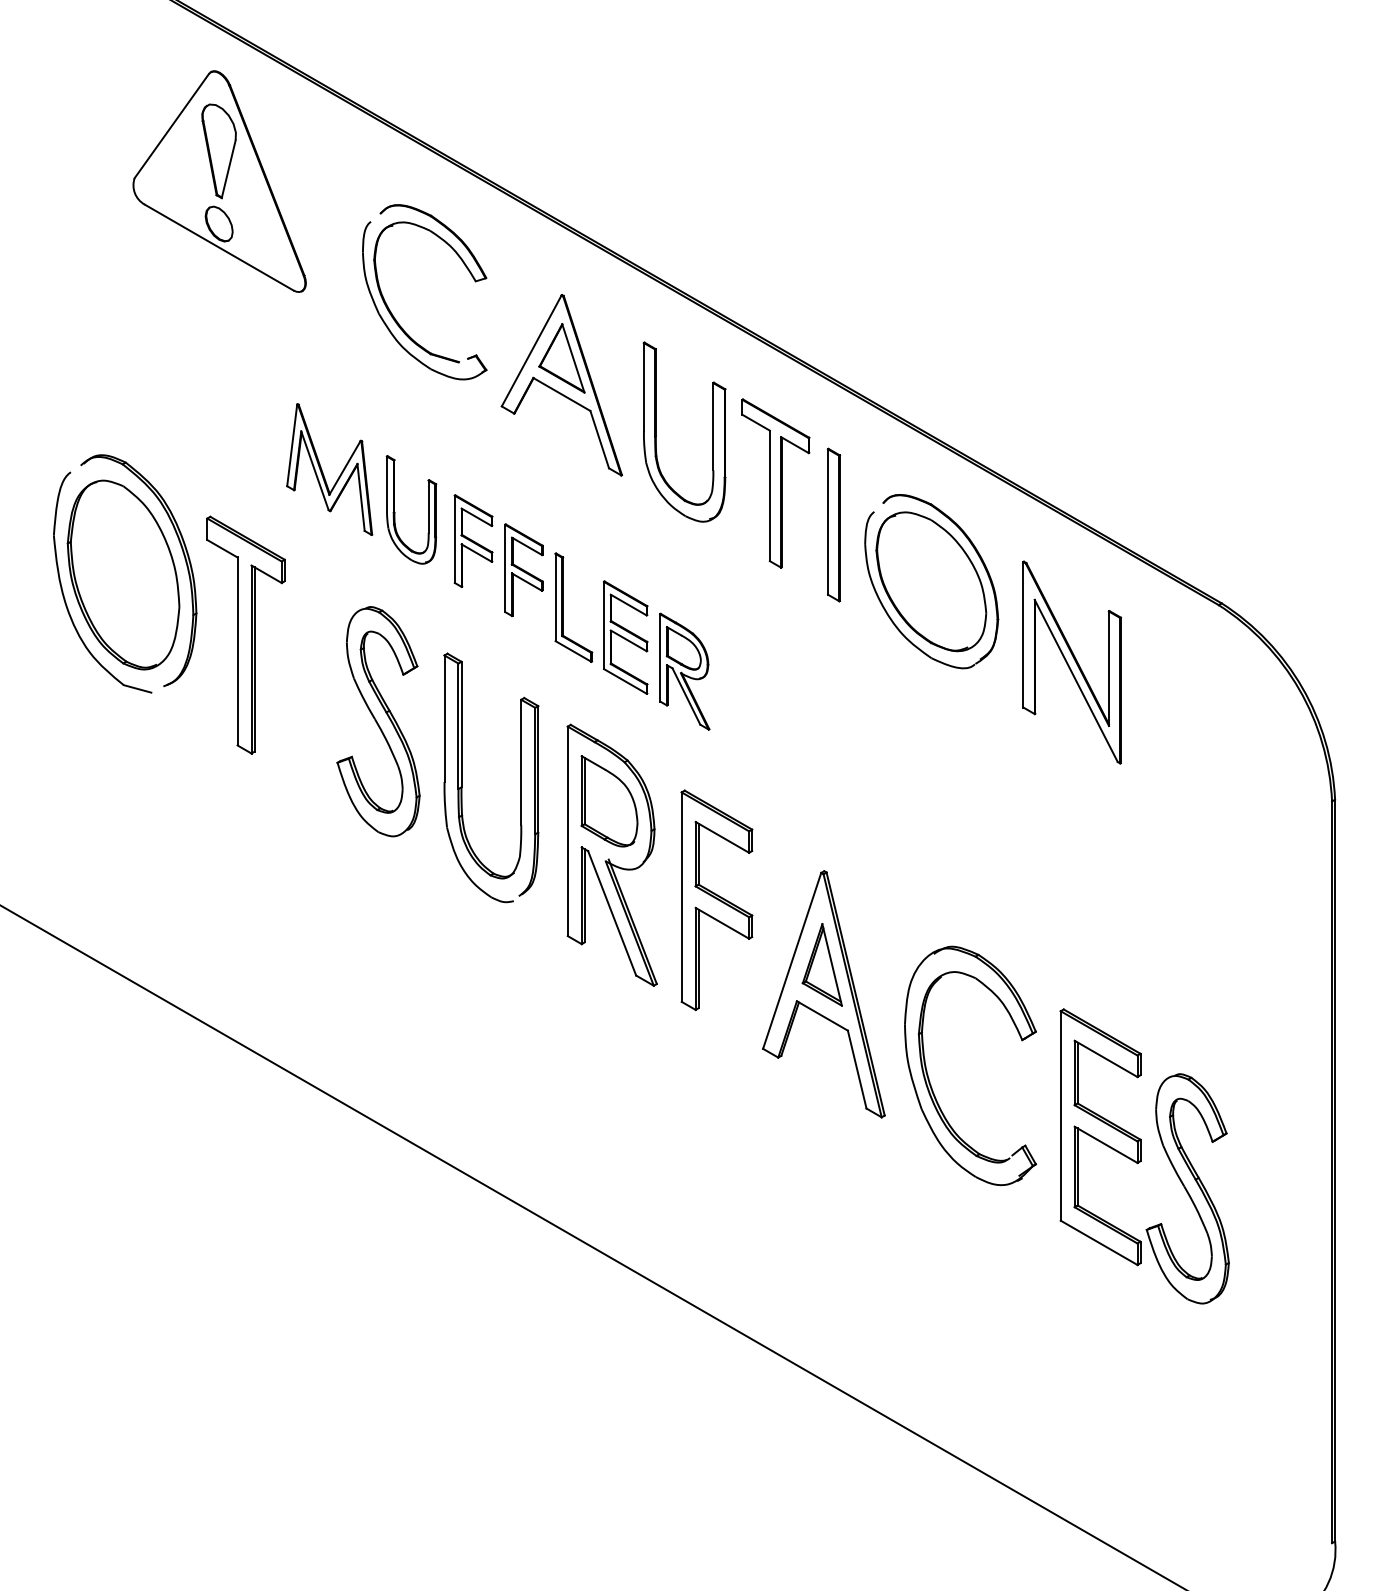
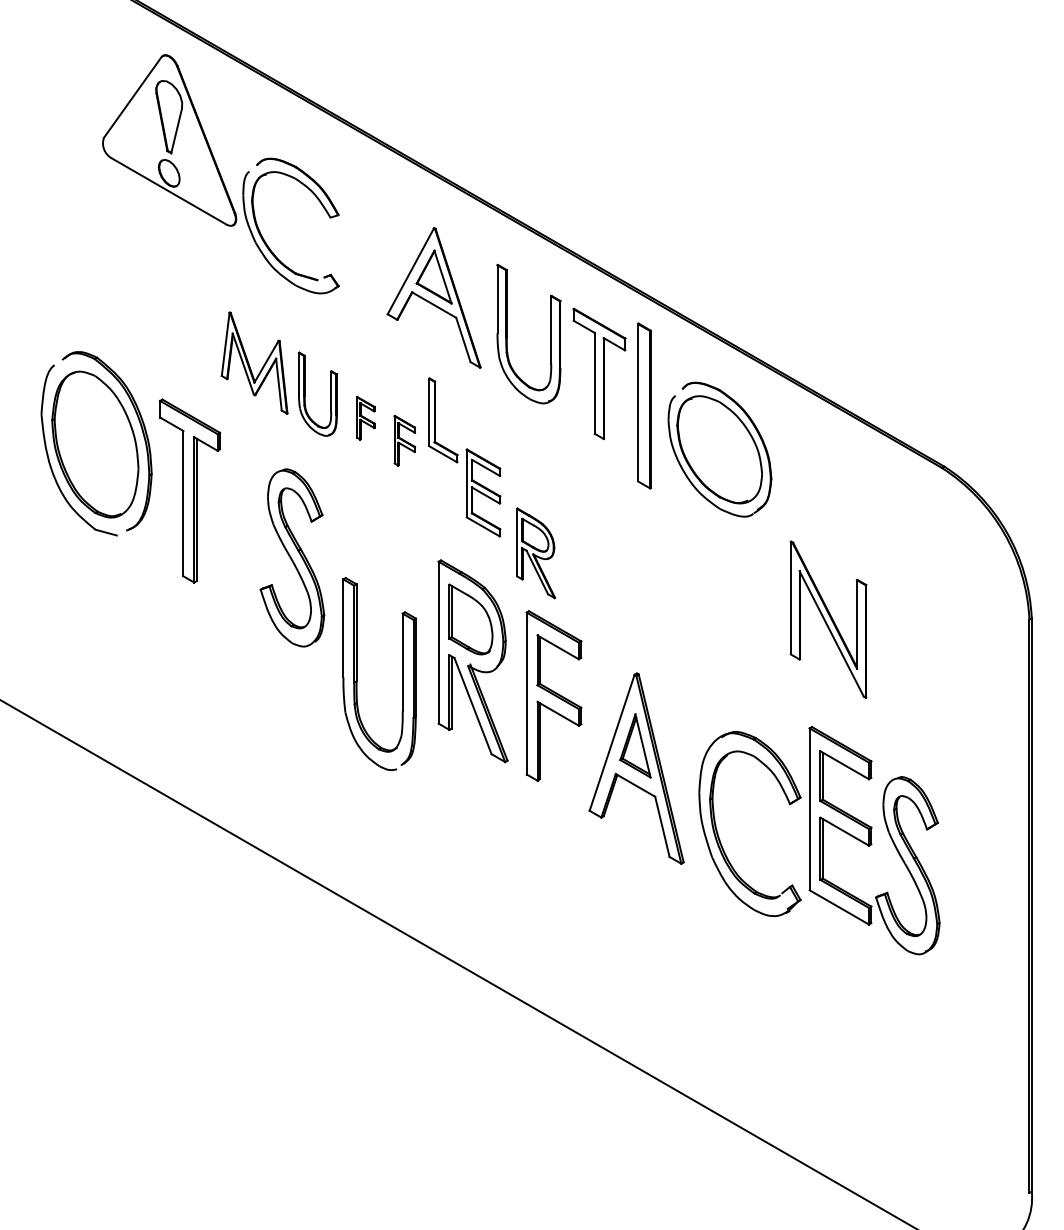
part: (391, 311) -> (265, 240), moved
part: (833, 524) -> (644, 405), size x1.4
part: (473, 540) -> (365, 417), size x0.6
part: (523, 569) -> (404, 440), size x0.7
part: (563, 607) -> (435, 420), moved
part: (1071, 662) -> (828, 619), moved
part: (684, 671) -> (535, 553), moved
part: (462, 777) -> (357, 673), moved
part: (1144, 1156) -> (874, 840), moved

